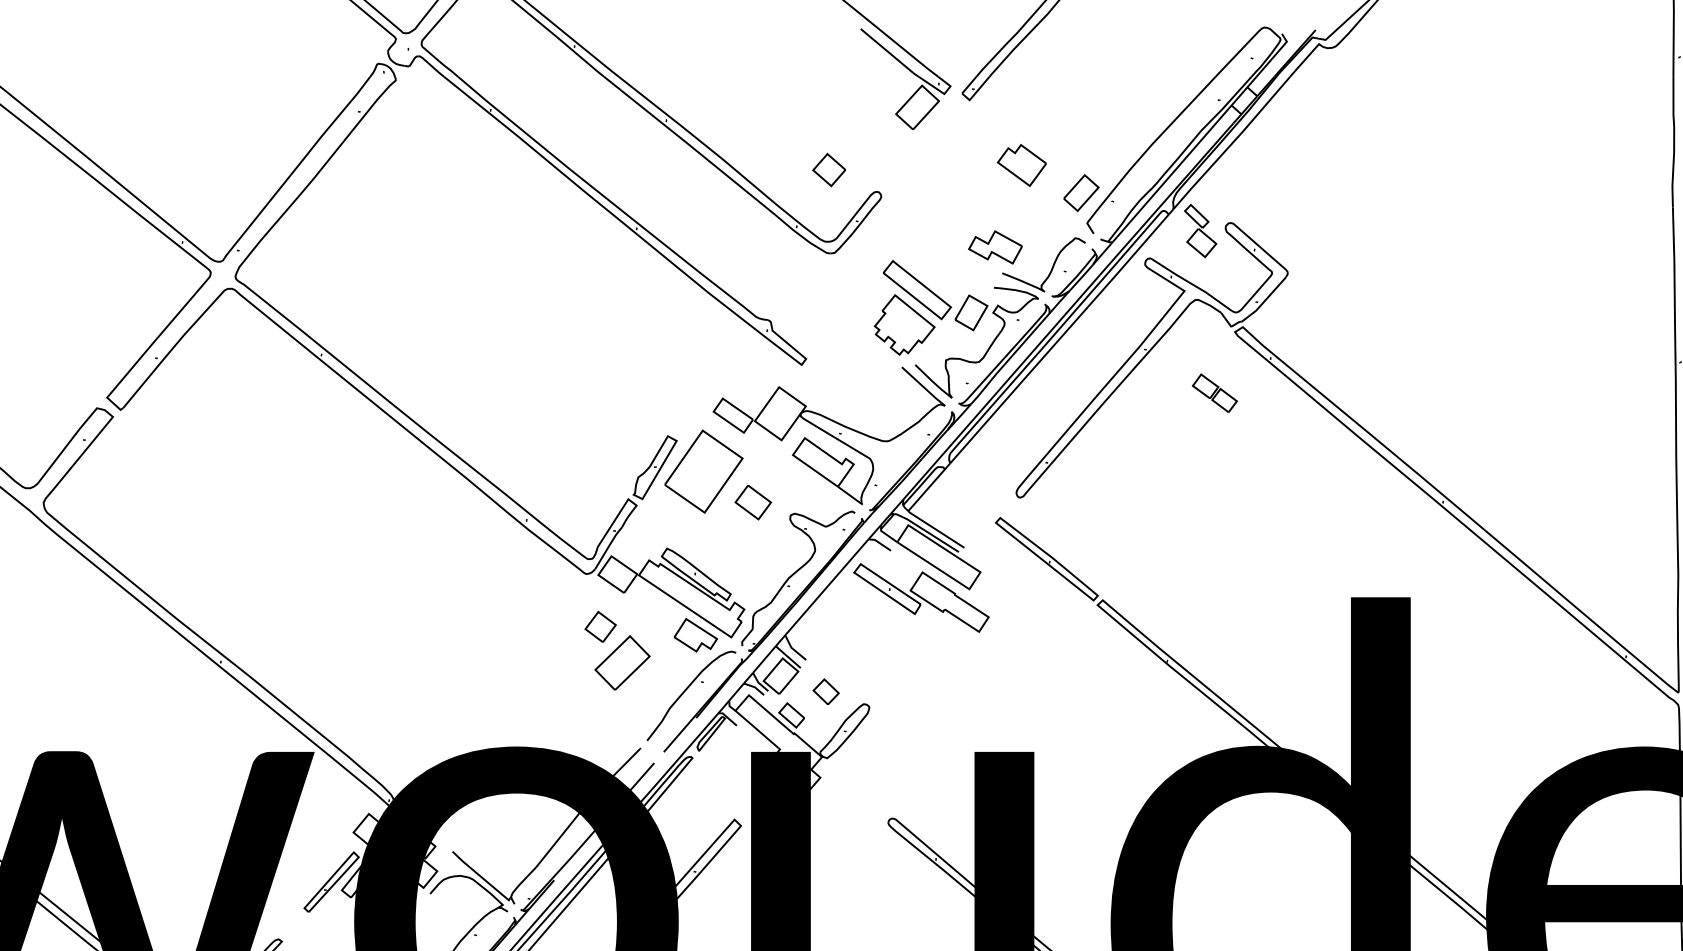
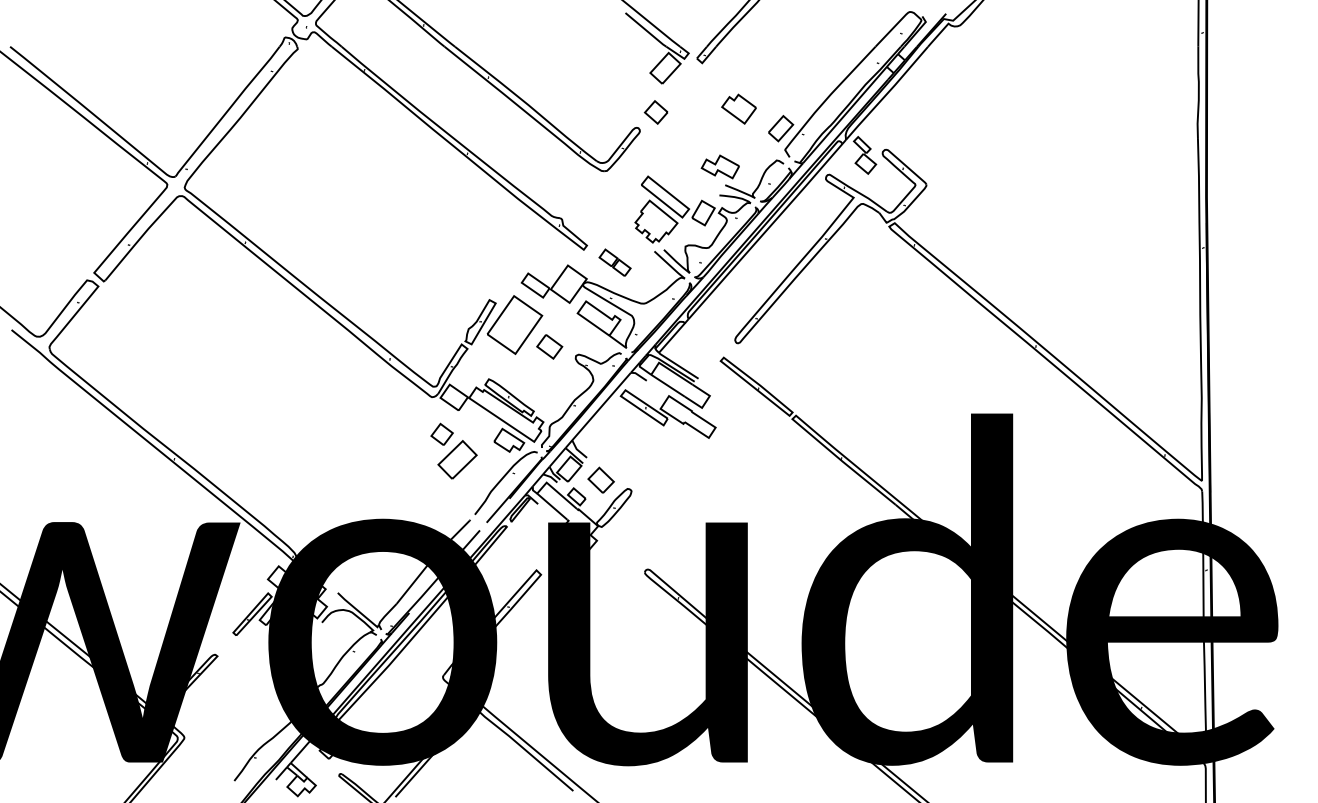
part: (828, 170) -> (655, 112), moved
part: (1214, 392) -> (614, 262), moved
part: (825, 690) -> (600, 479), size x1.43

